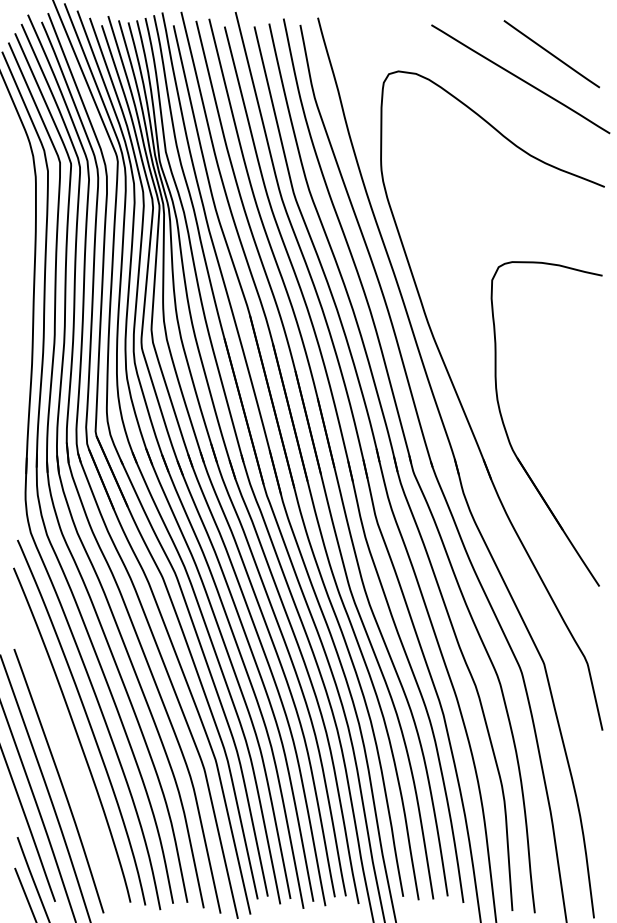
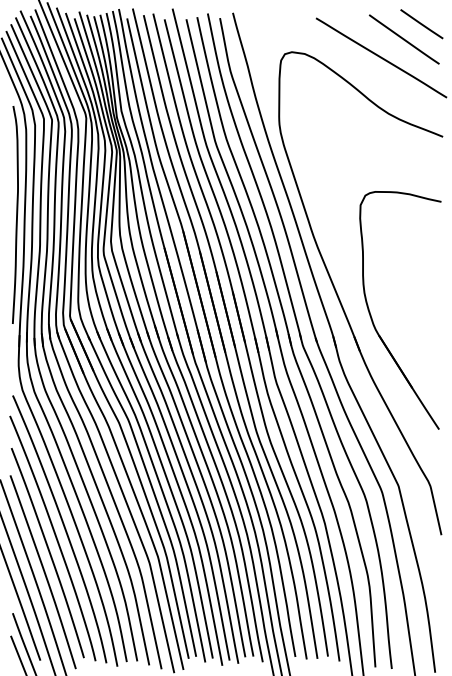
line: (575, 32) -> (421, 23), added
curve: (22, 293) -> (16, 214), added
curve: (66, 753) -> (48, 551), added

